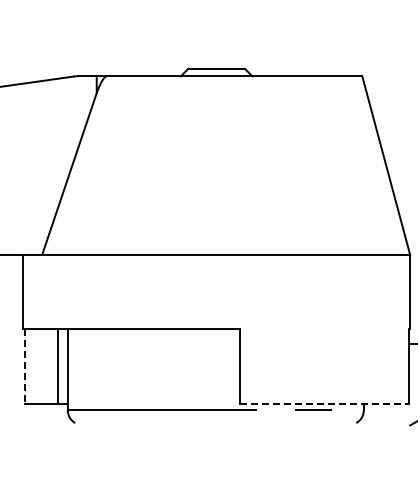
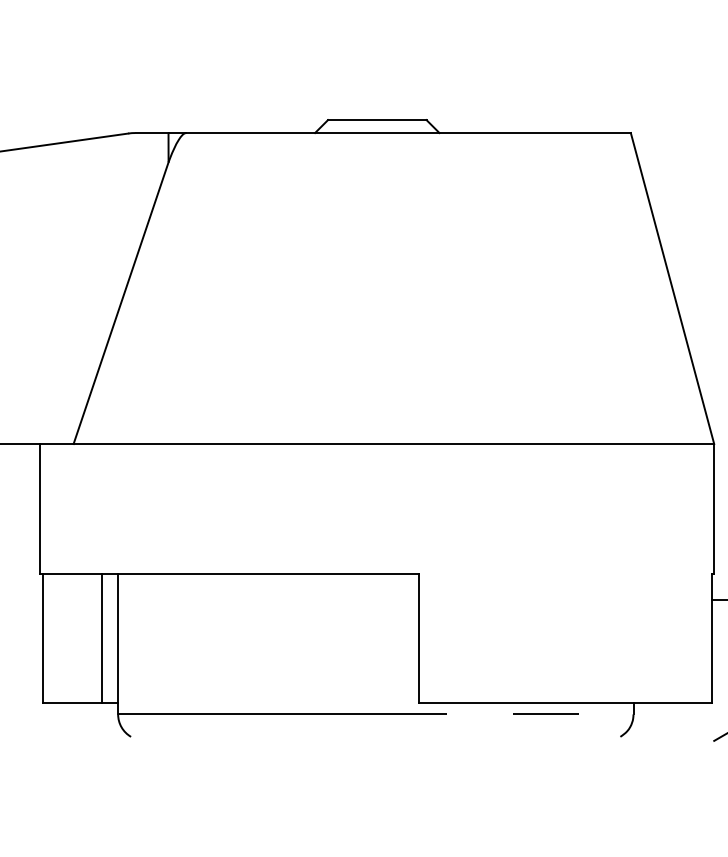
line: (24, 367) -> (42, 640), dashed -> solid
line: (325, 403) -> (566, 702), dashed -> solid

